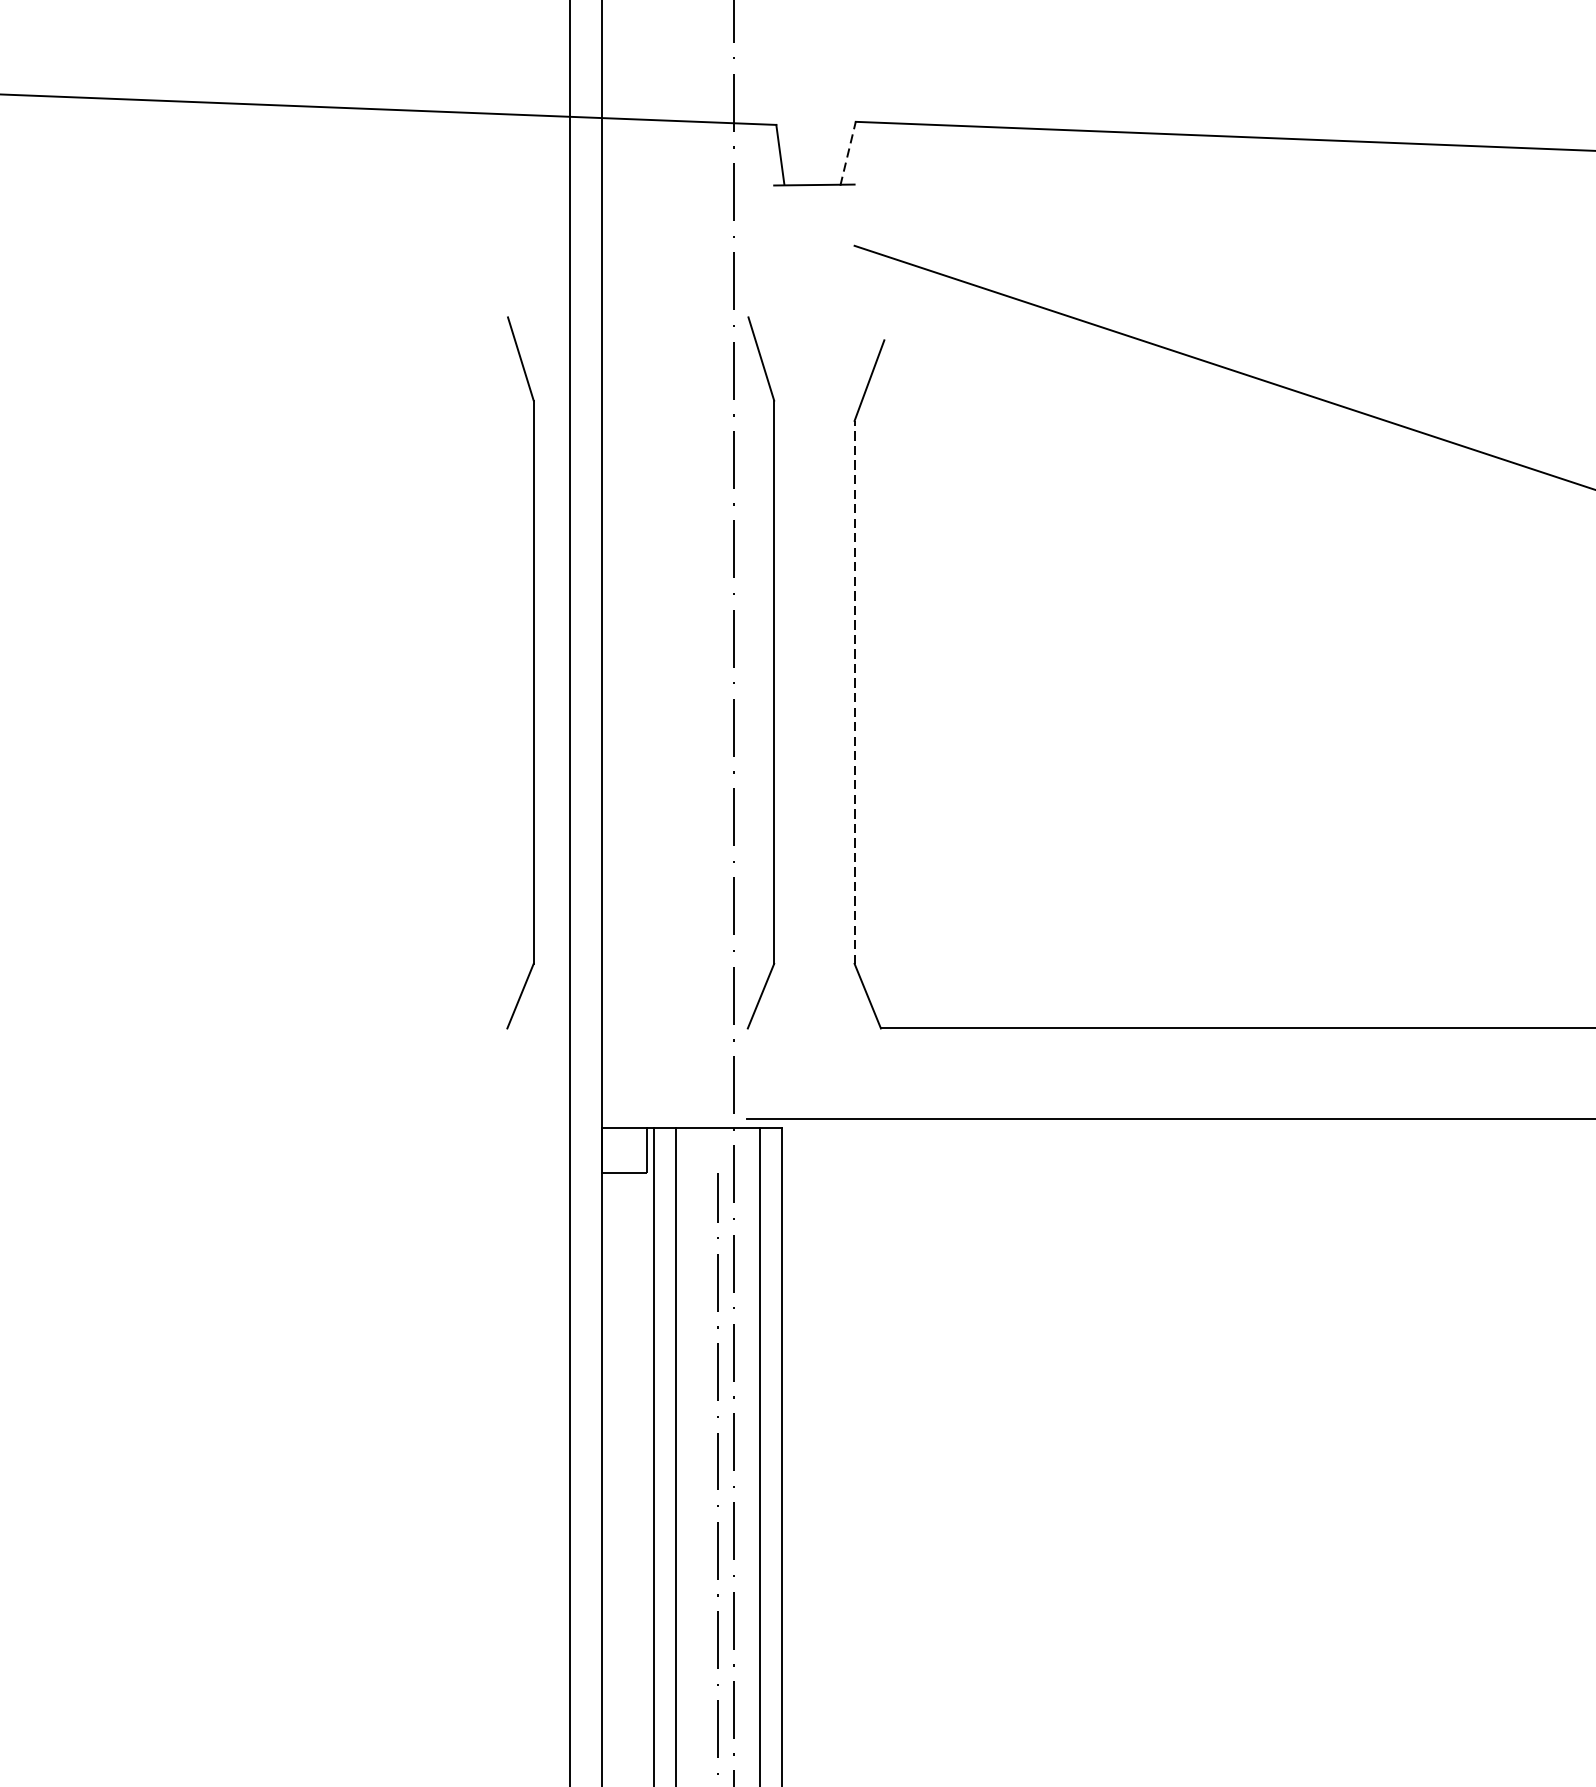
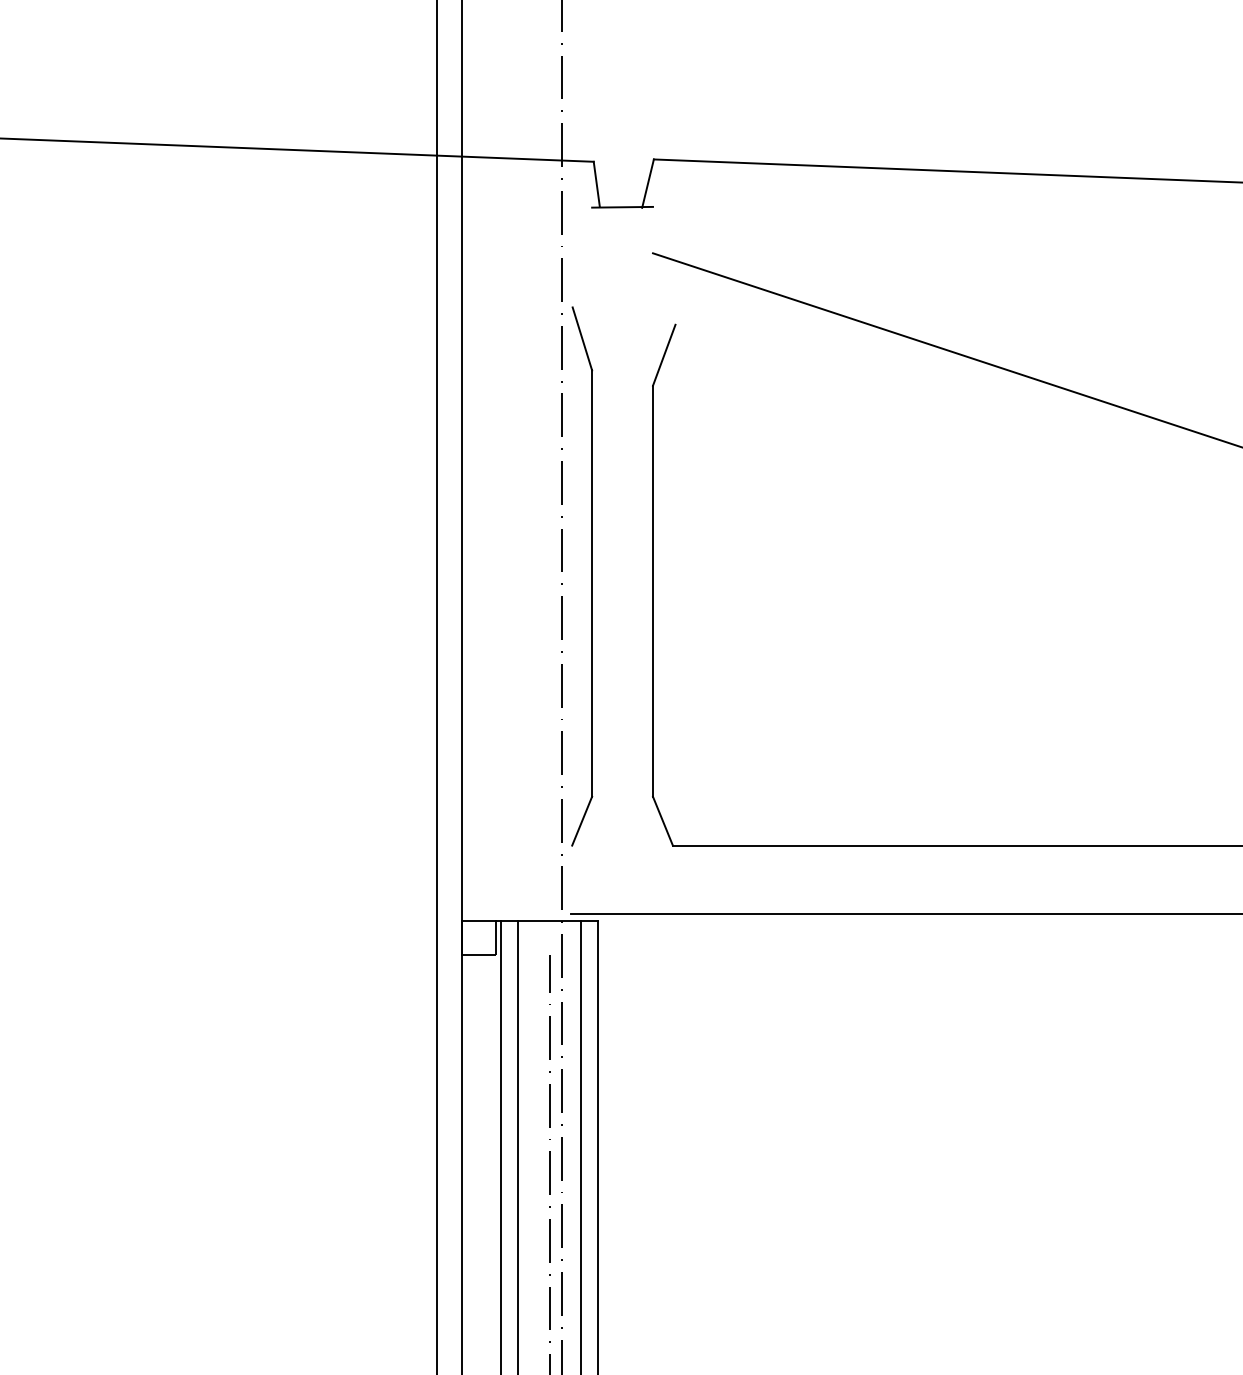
line: (848, 153) -> (648, 183), dashed -> solid
part: (532, 672) -> (409, 576), removed
line: (853, 691) -> (652, 590), dashed -> solid

